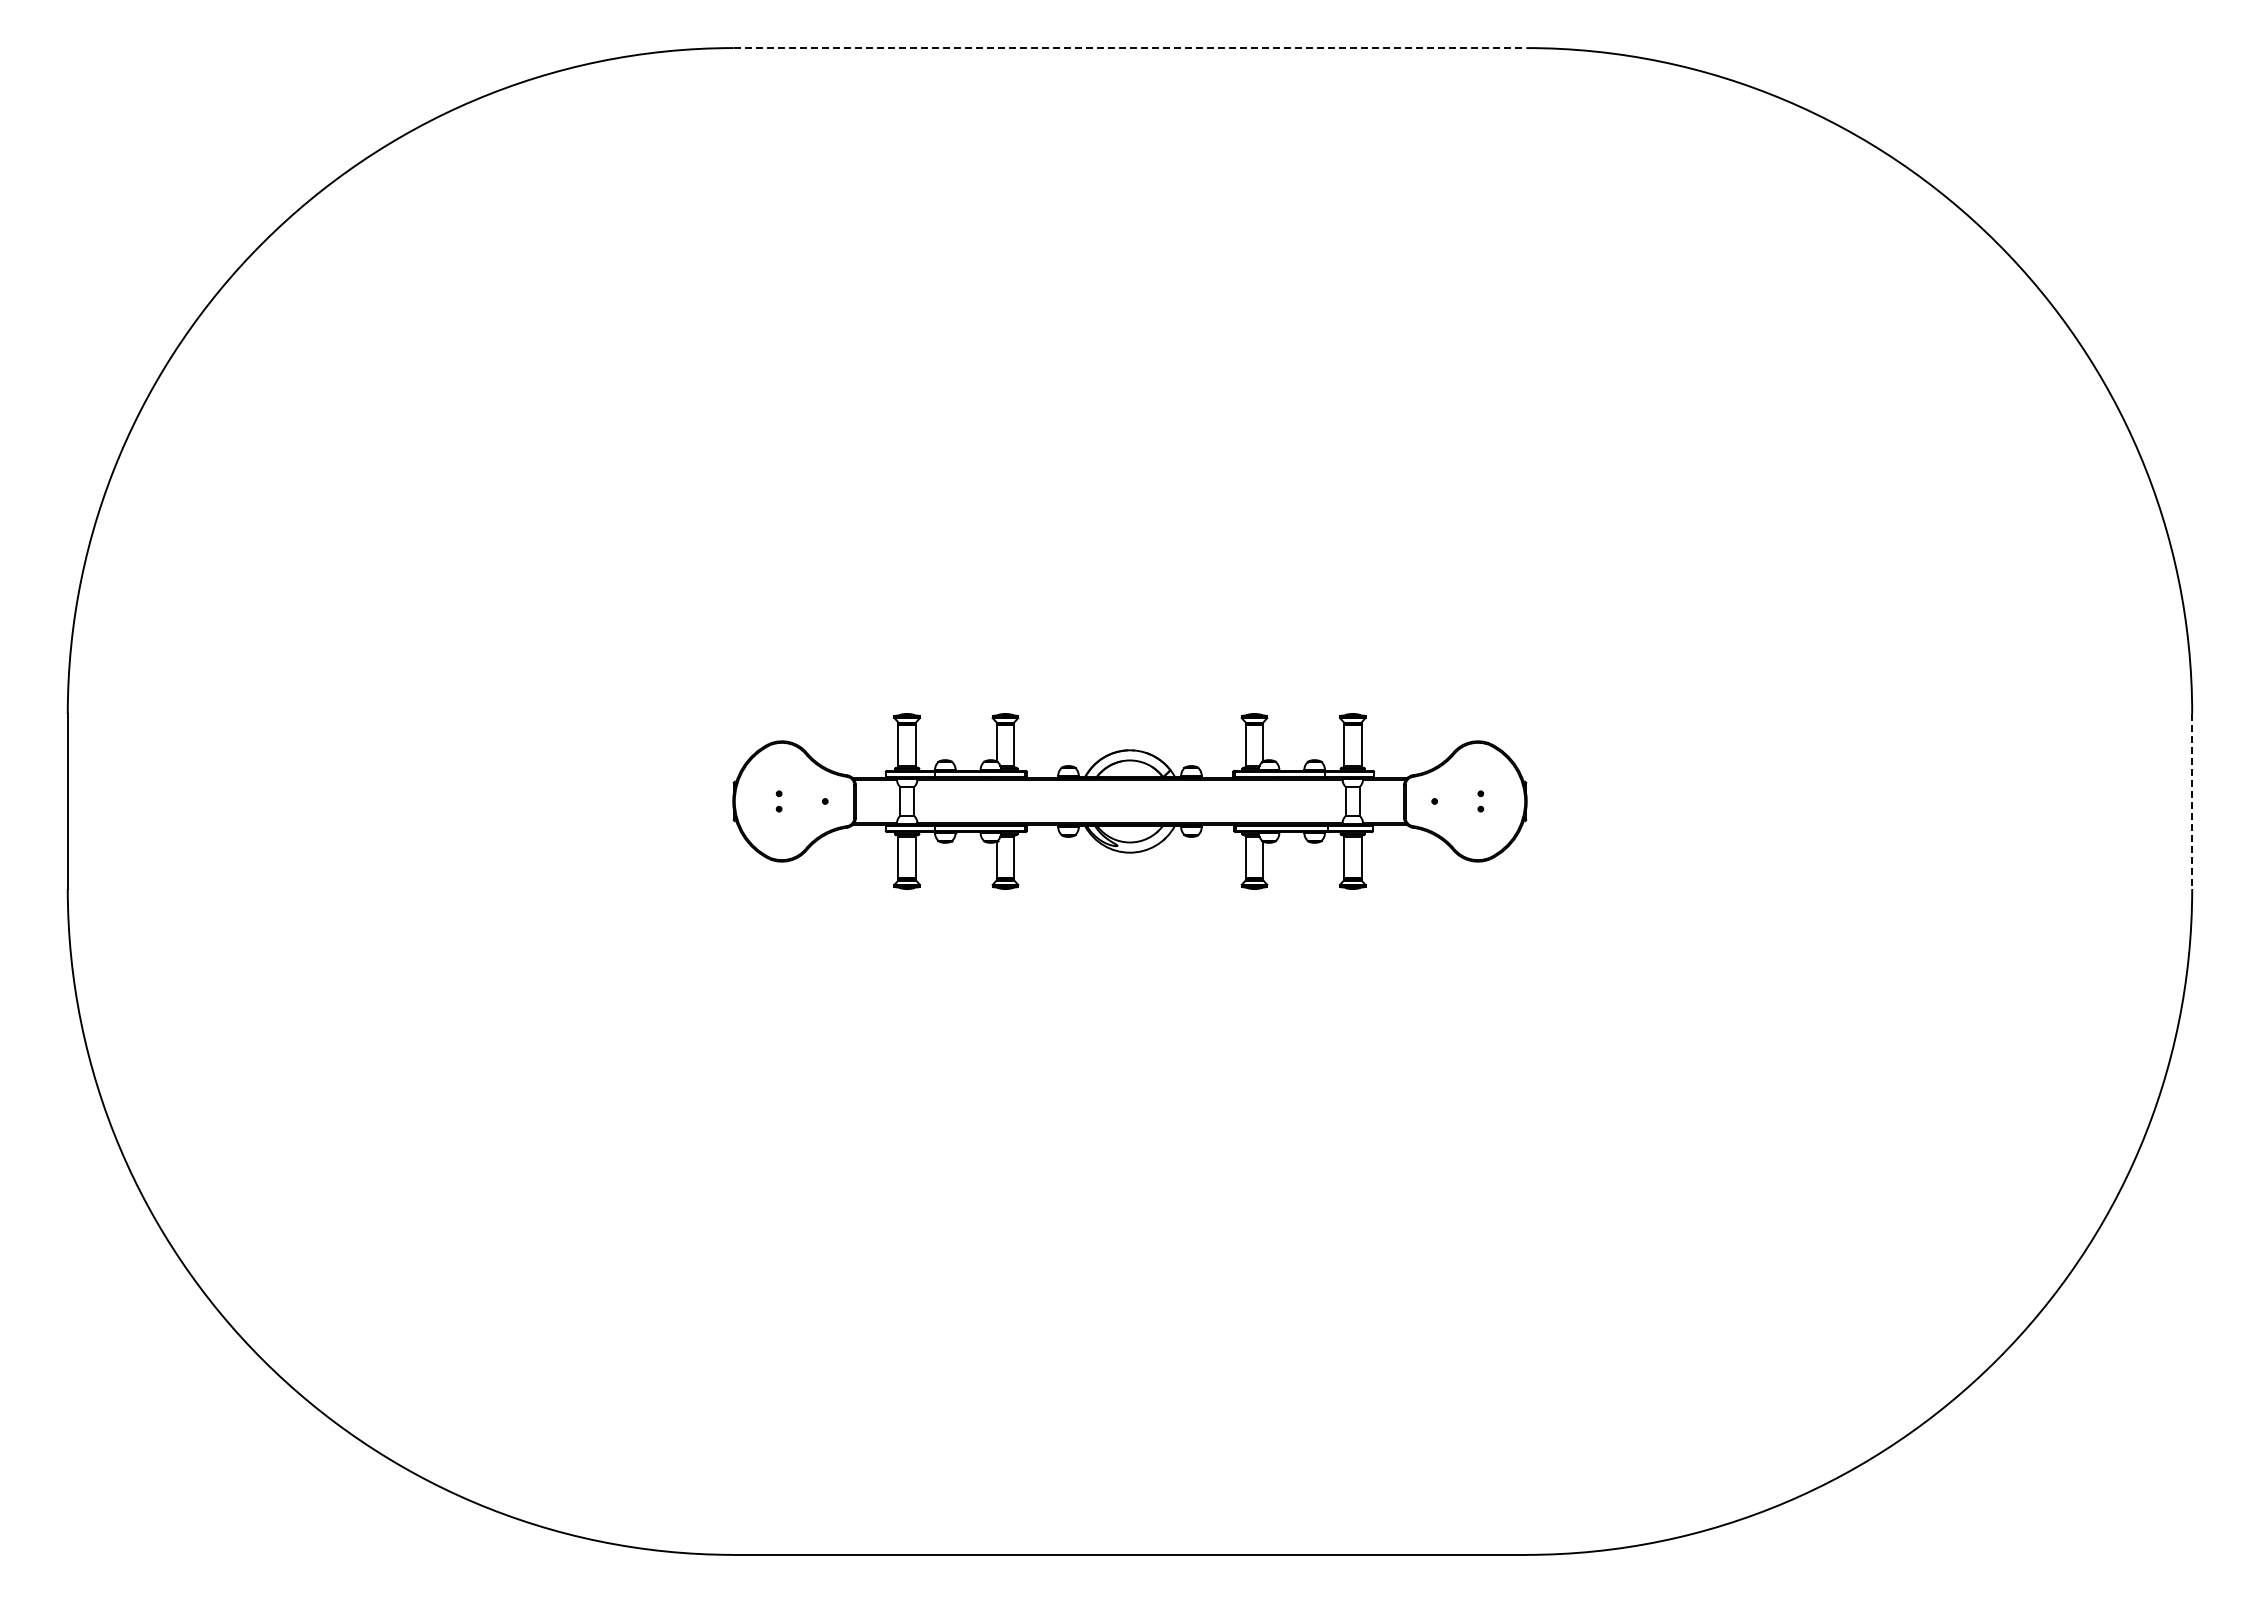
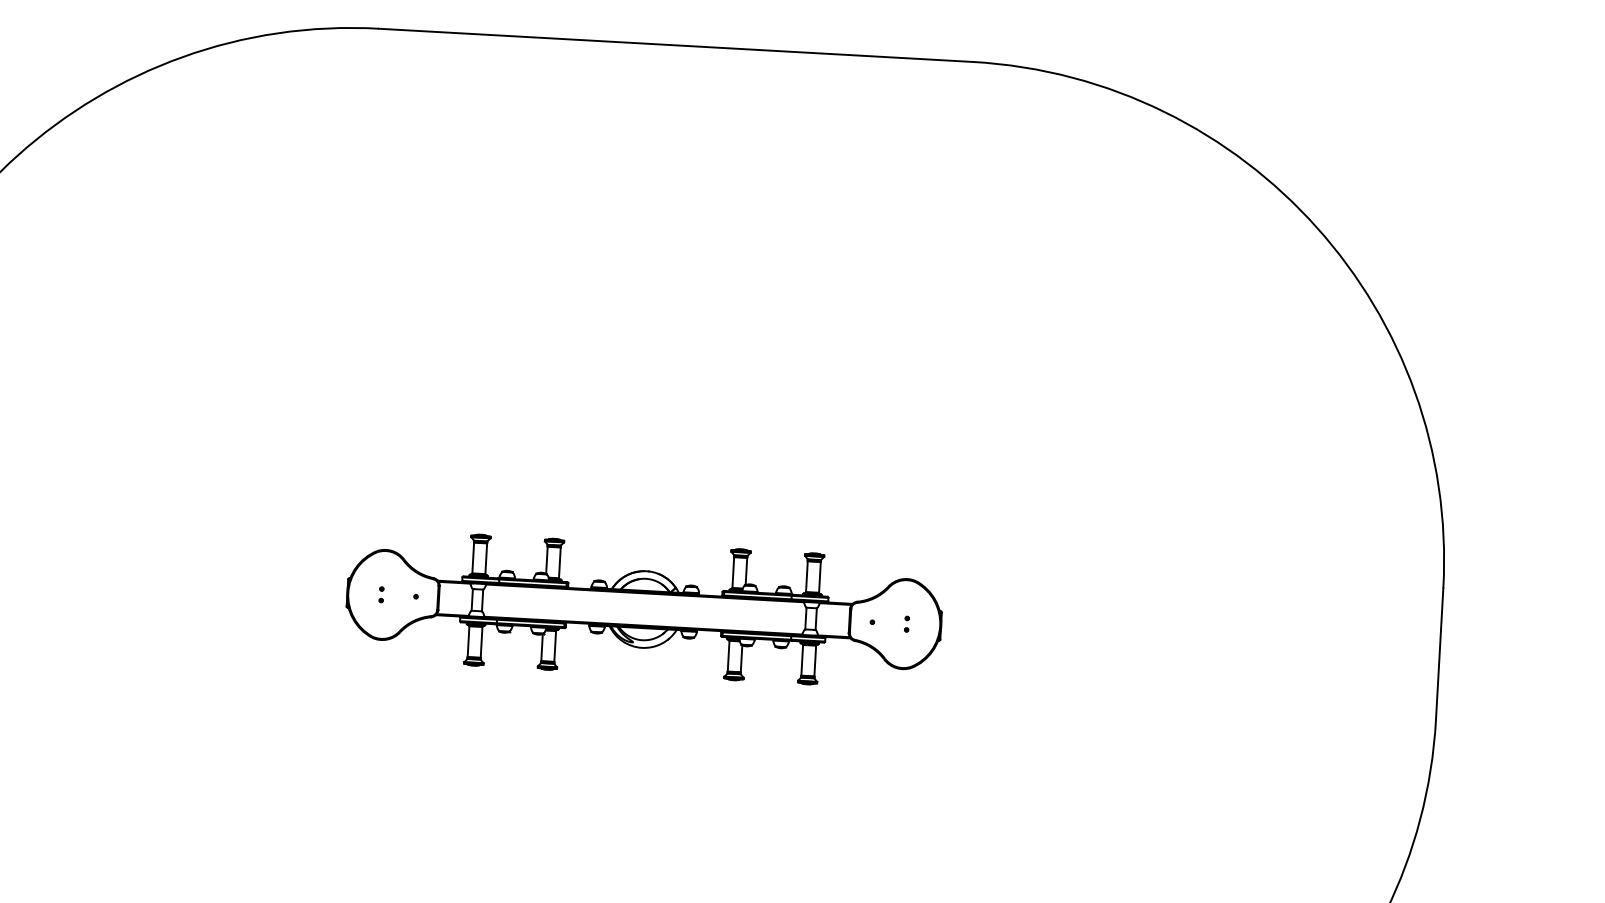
line: (1130, 48) -> (676, 45), dashed -> solid
line: (2192, 801) -> (1439, 654), dashed -> solid

